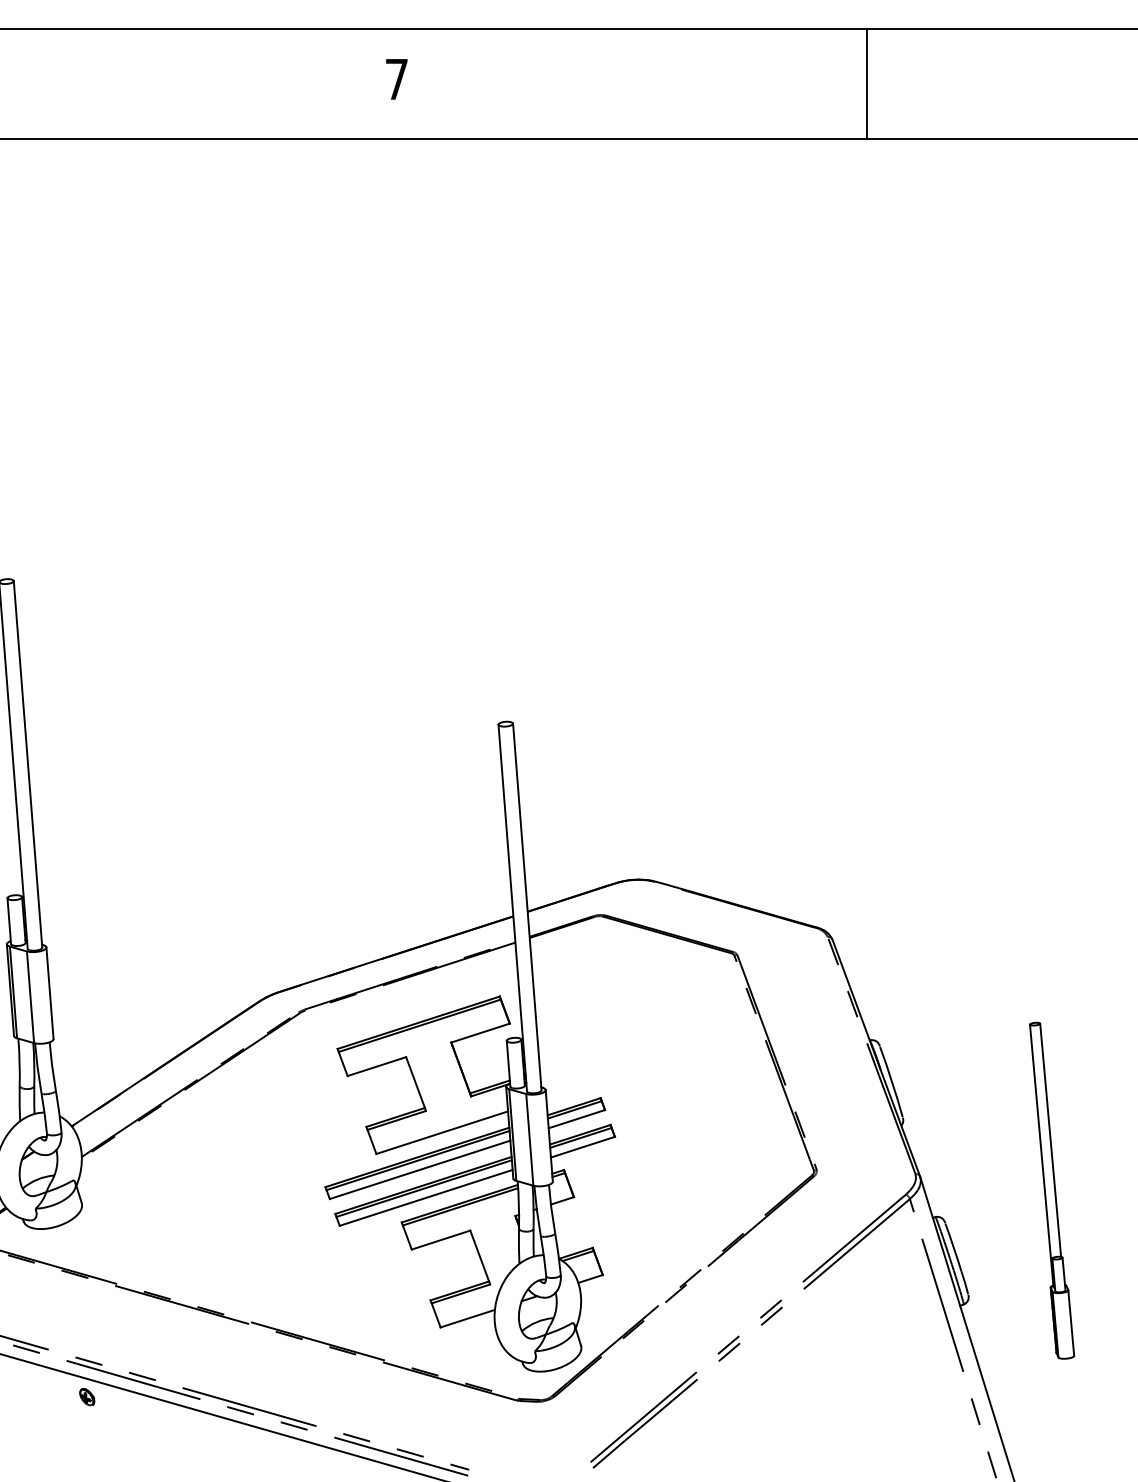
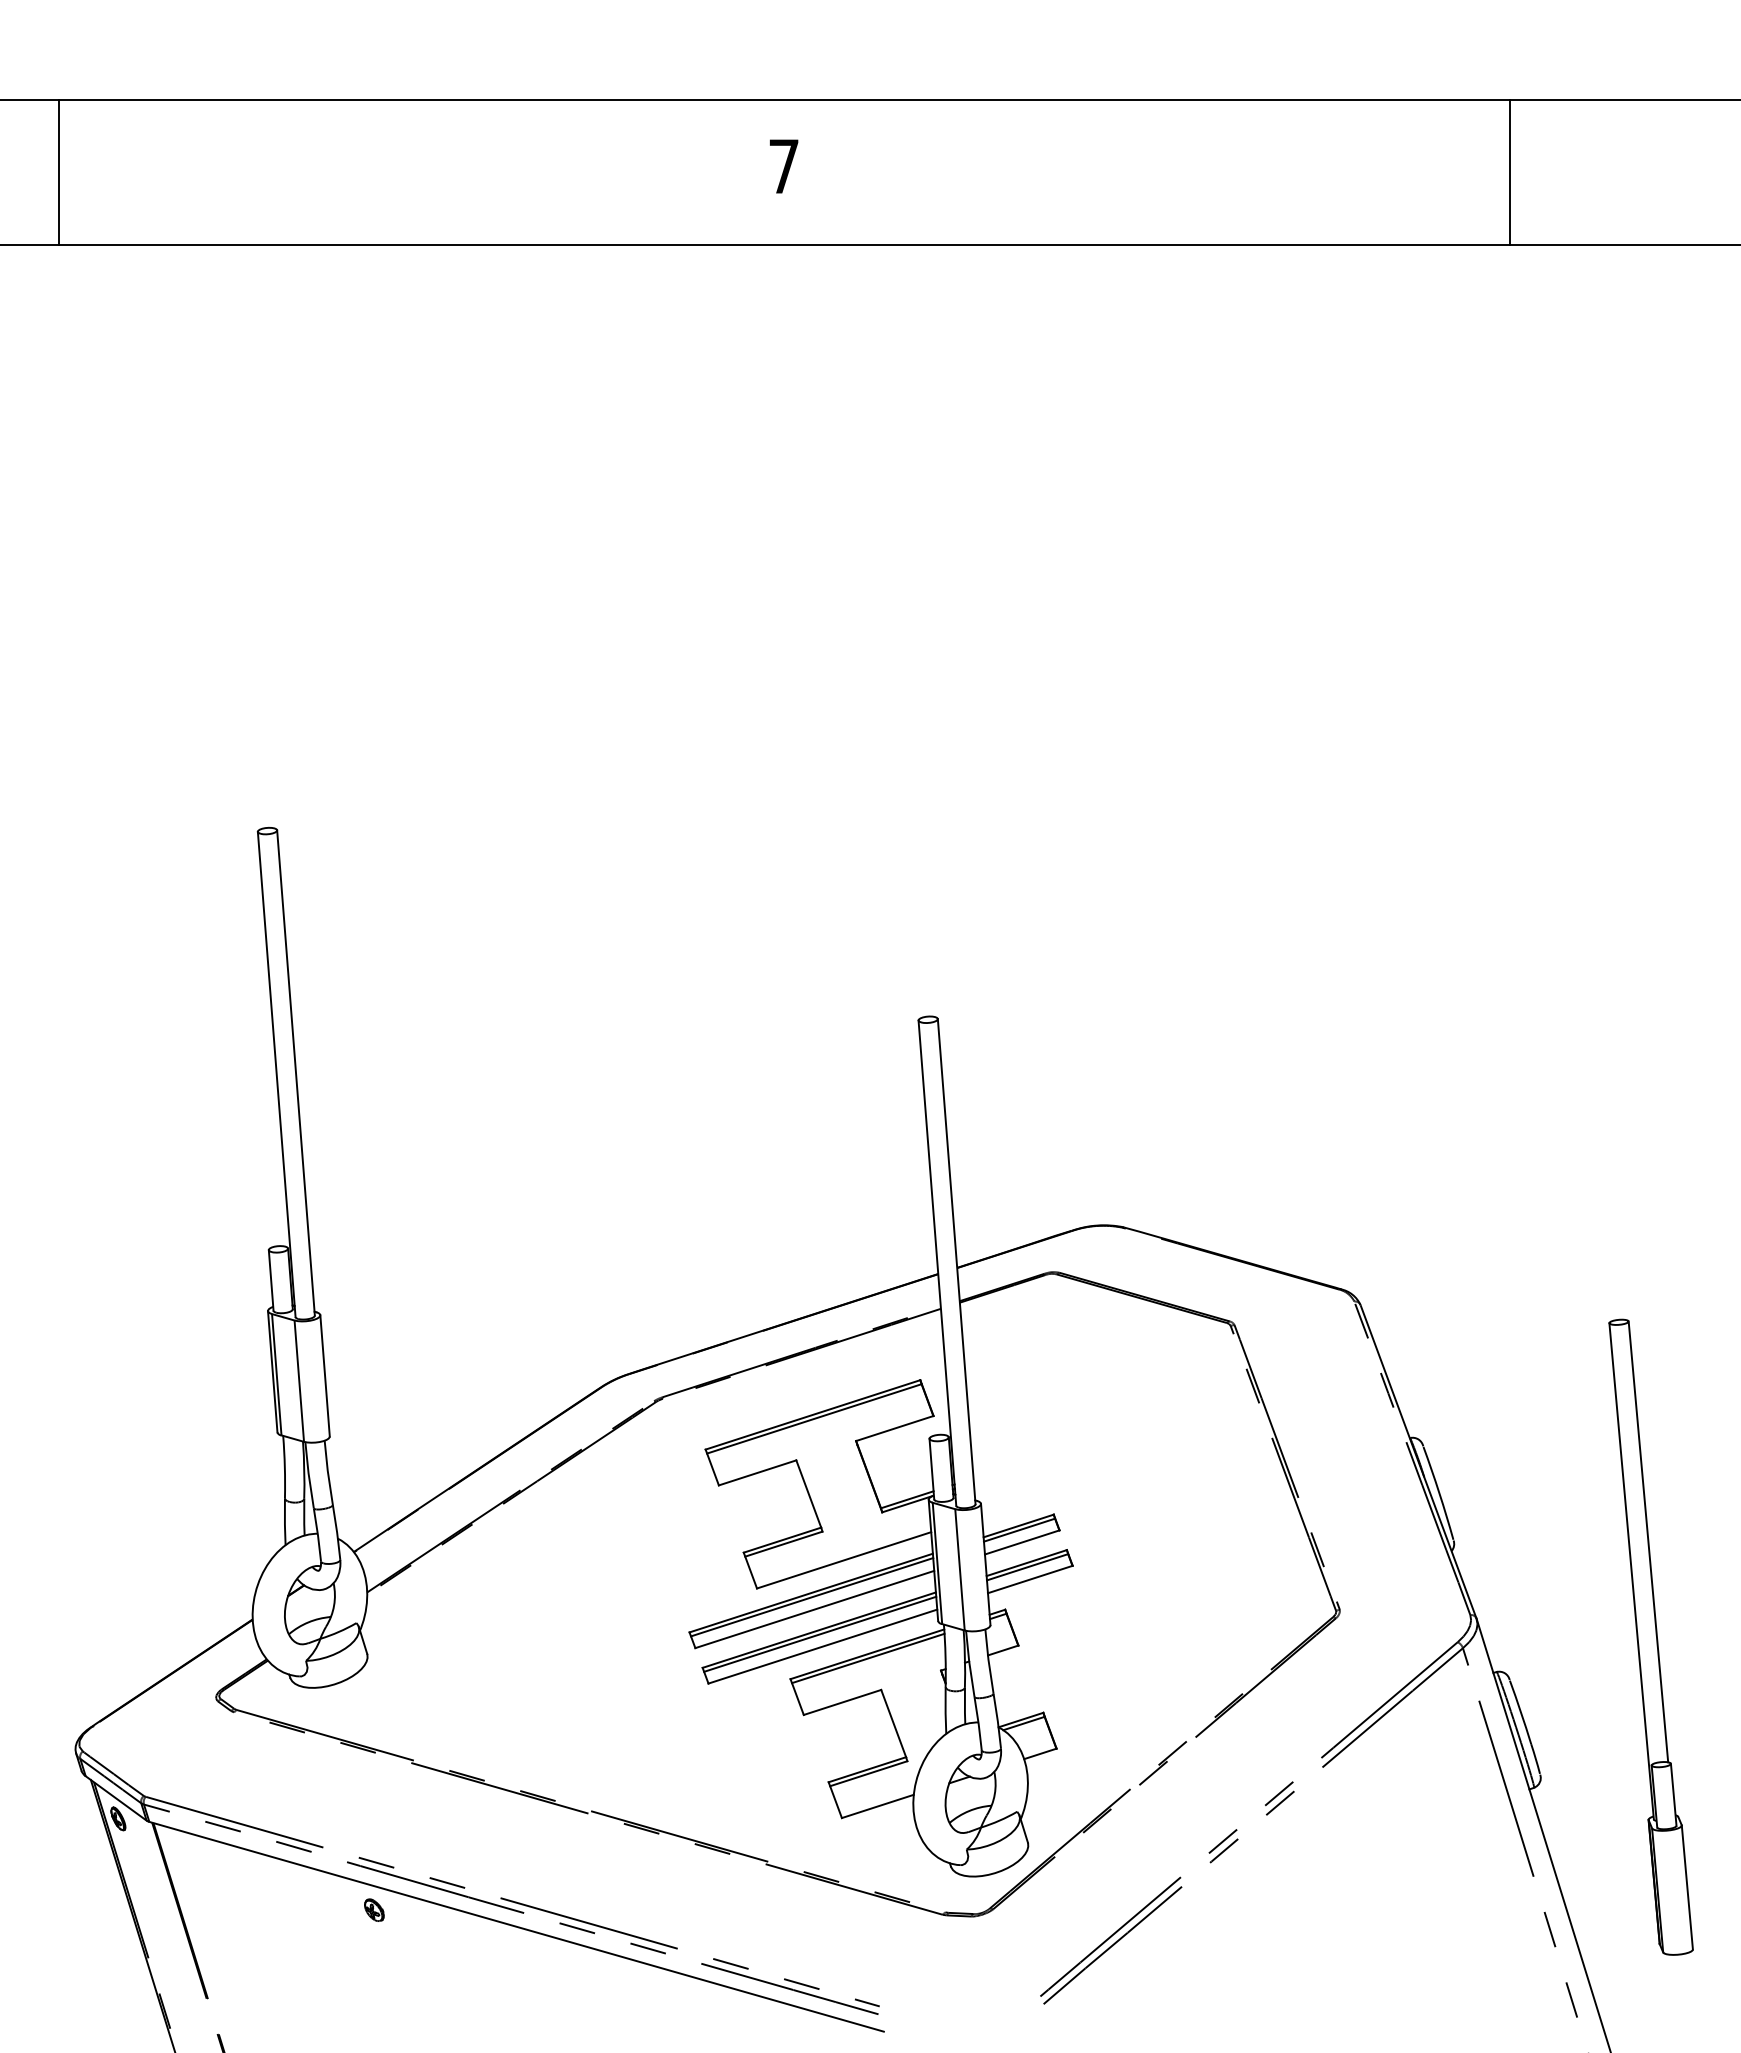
line: (867, 83) -> (1509, 172), moved
part: (1051, 1190) -> (1650, 1636), size x1.43

